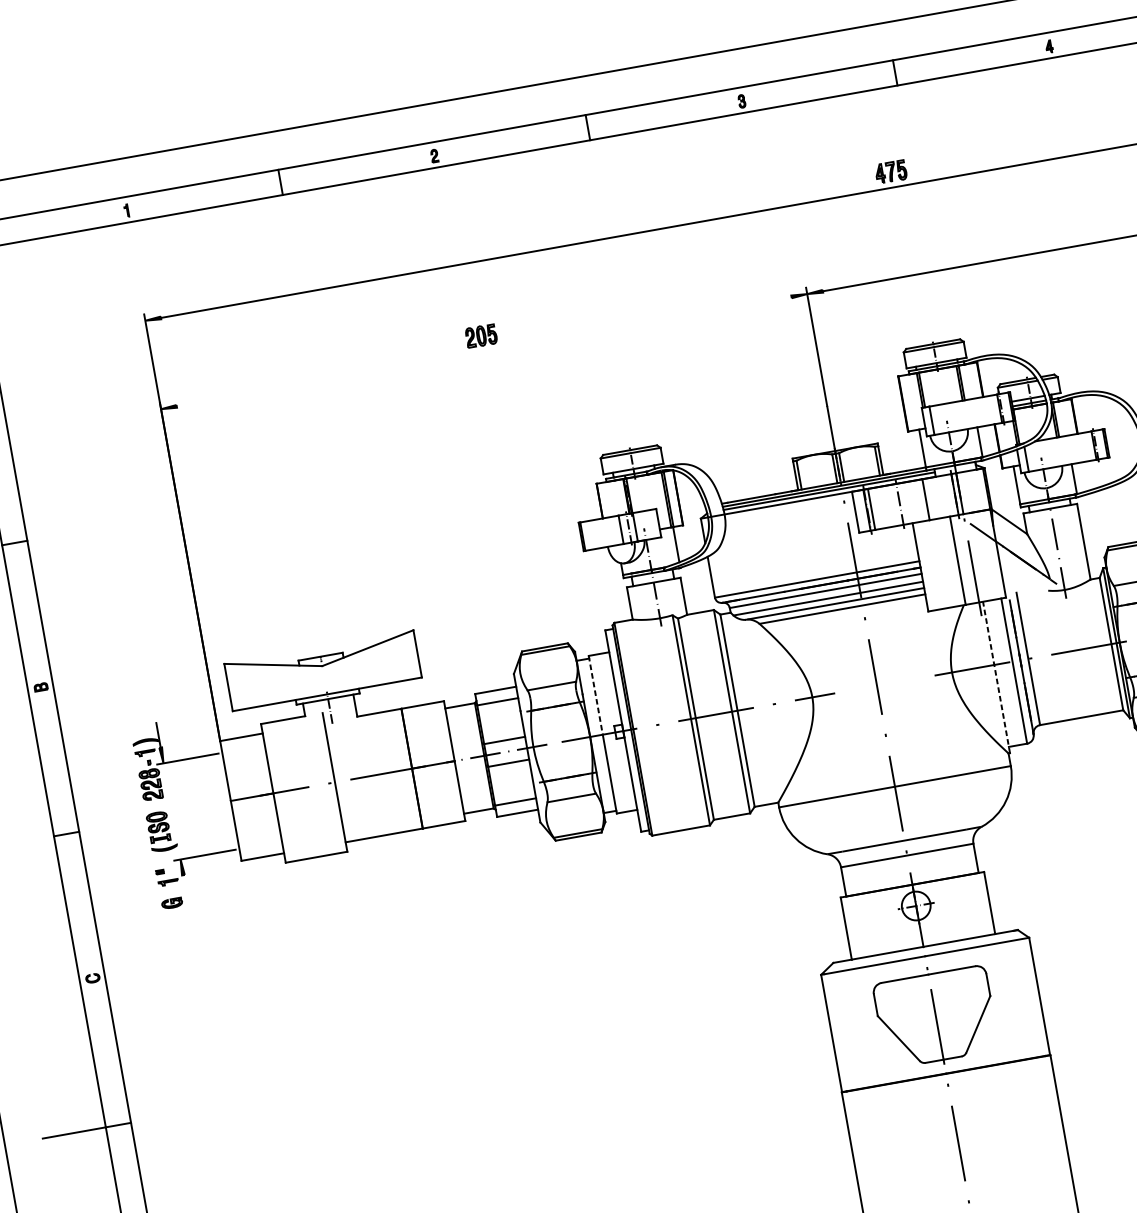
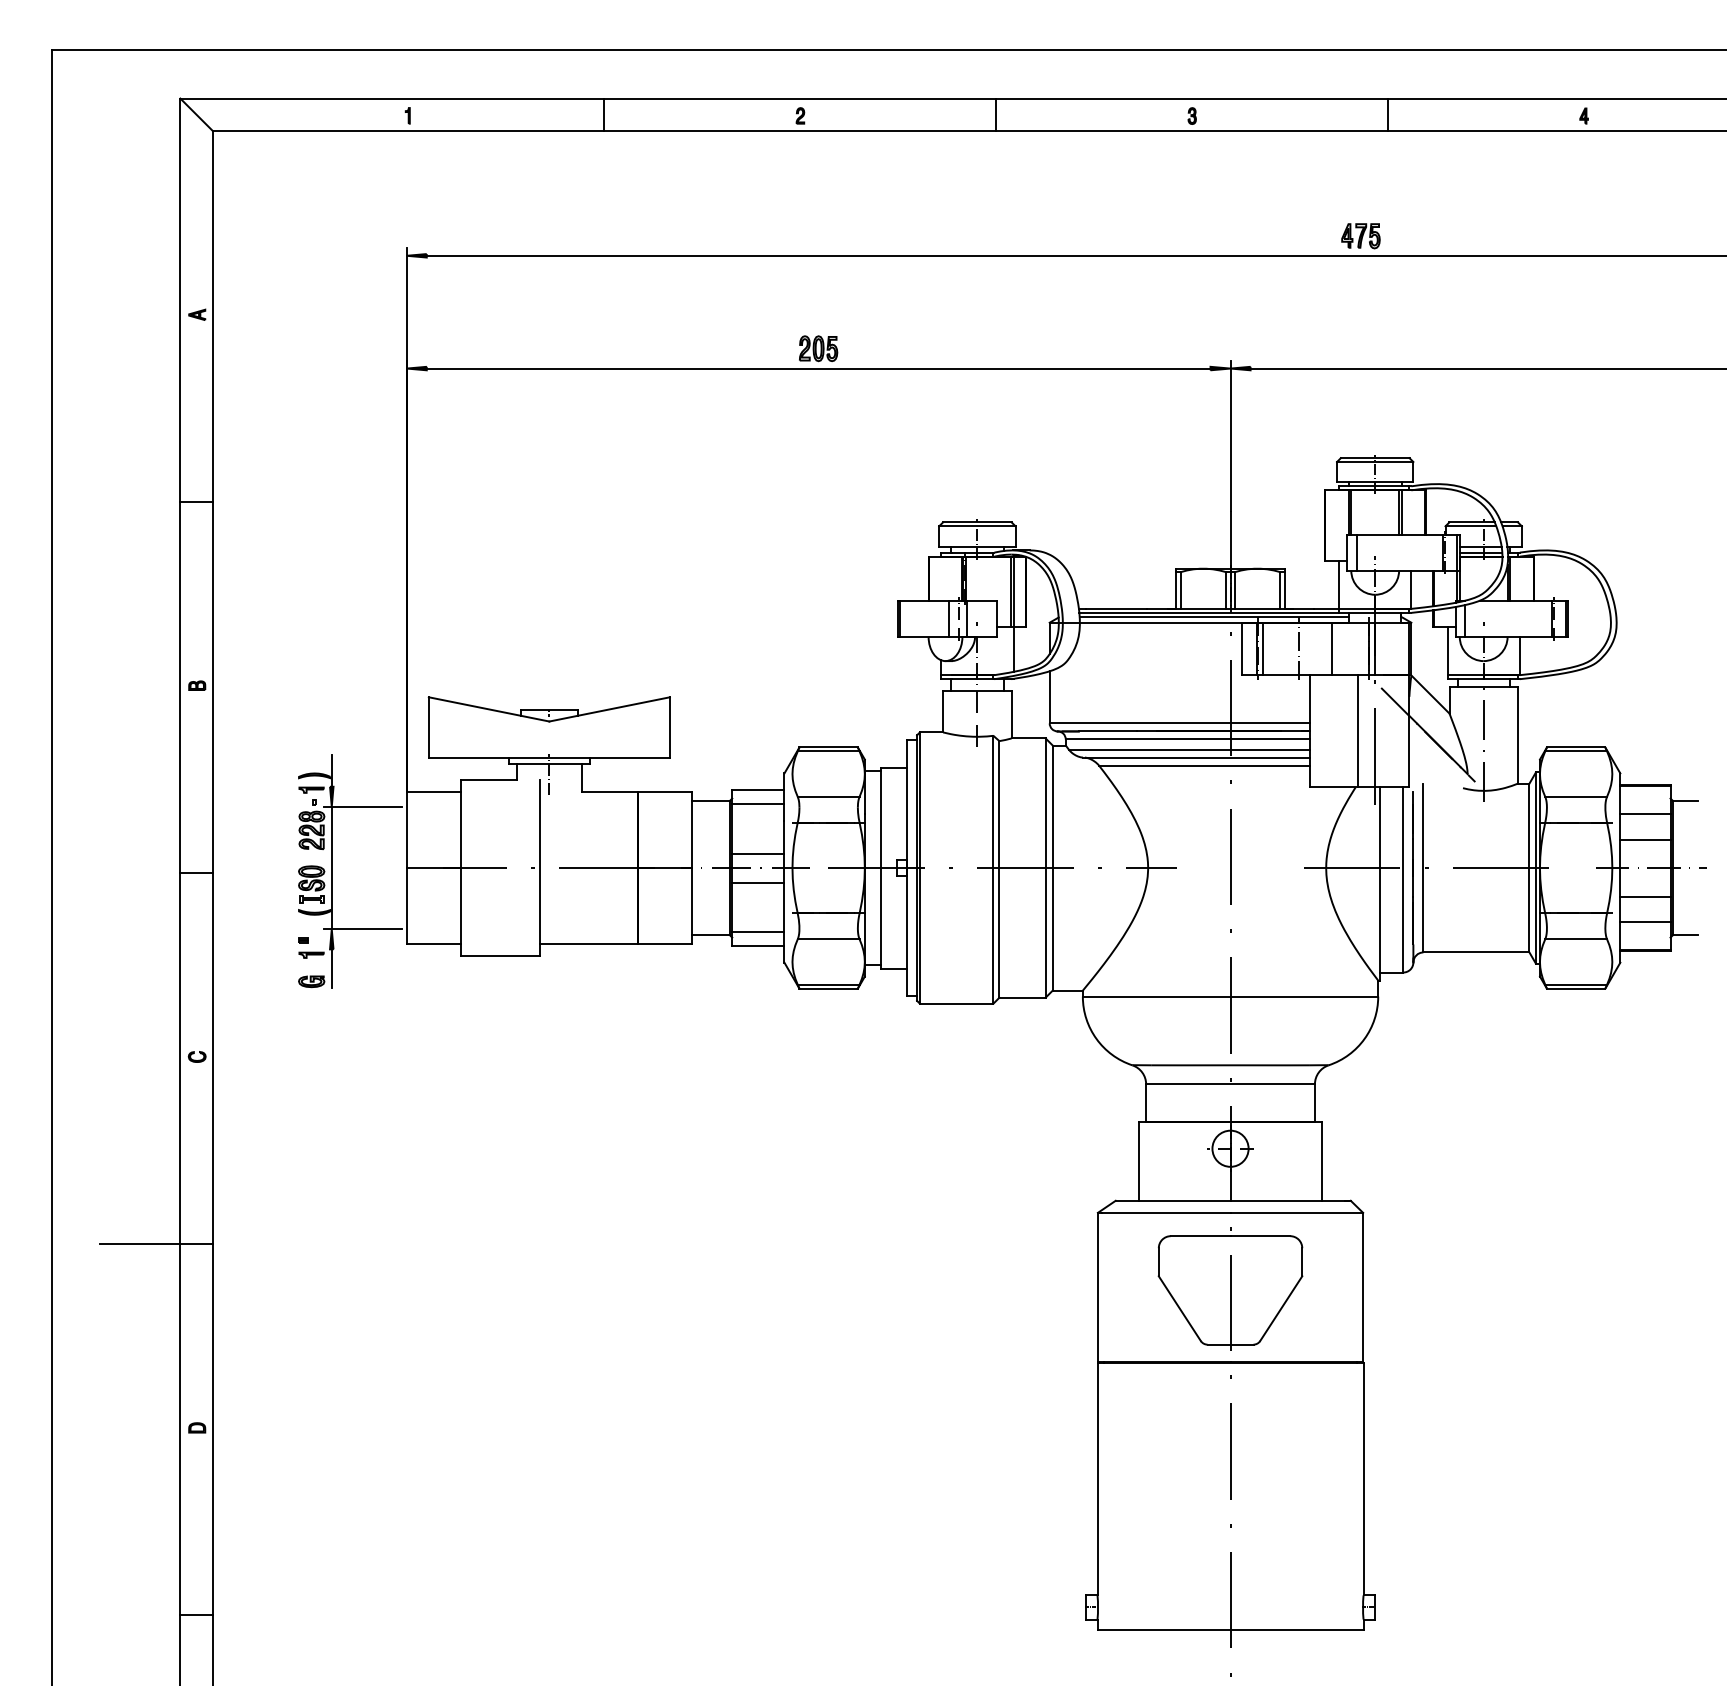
line: (484, 351) -> (818, 368), added
line: (996, 677) -> (1380, 884), dashed -> solid
line: (595, 695) -> (880, 818), dashed -> solid
line: (171, 811) -> (331, 867), added
line: (185, 890) -> (331, 968), added

